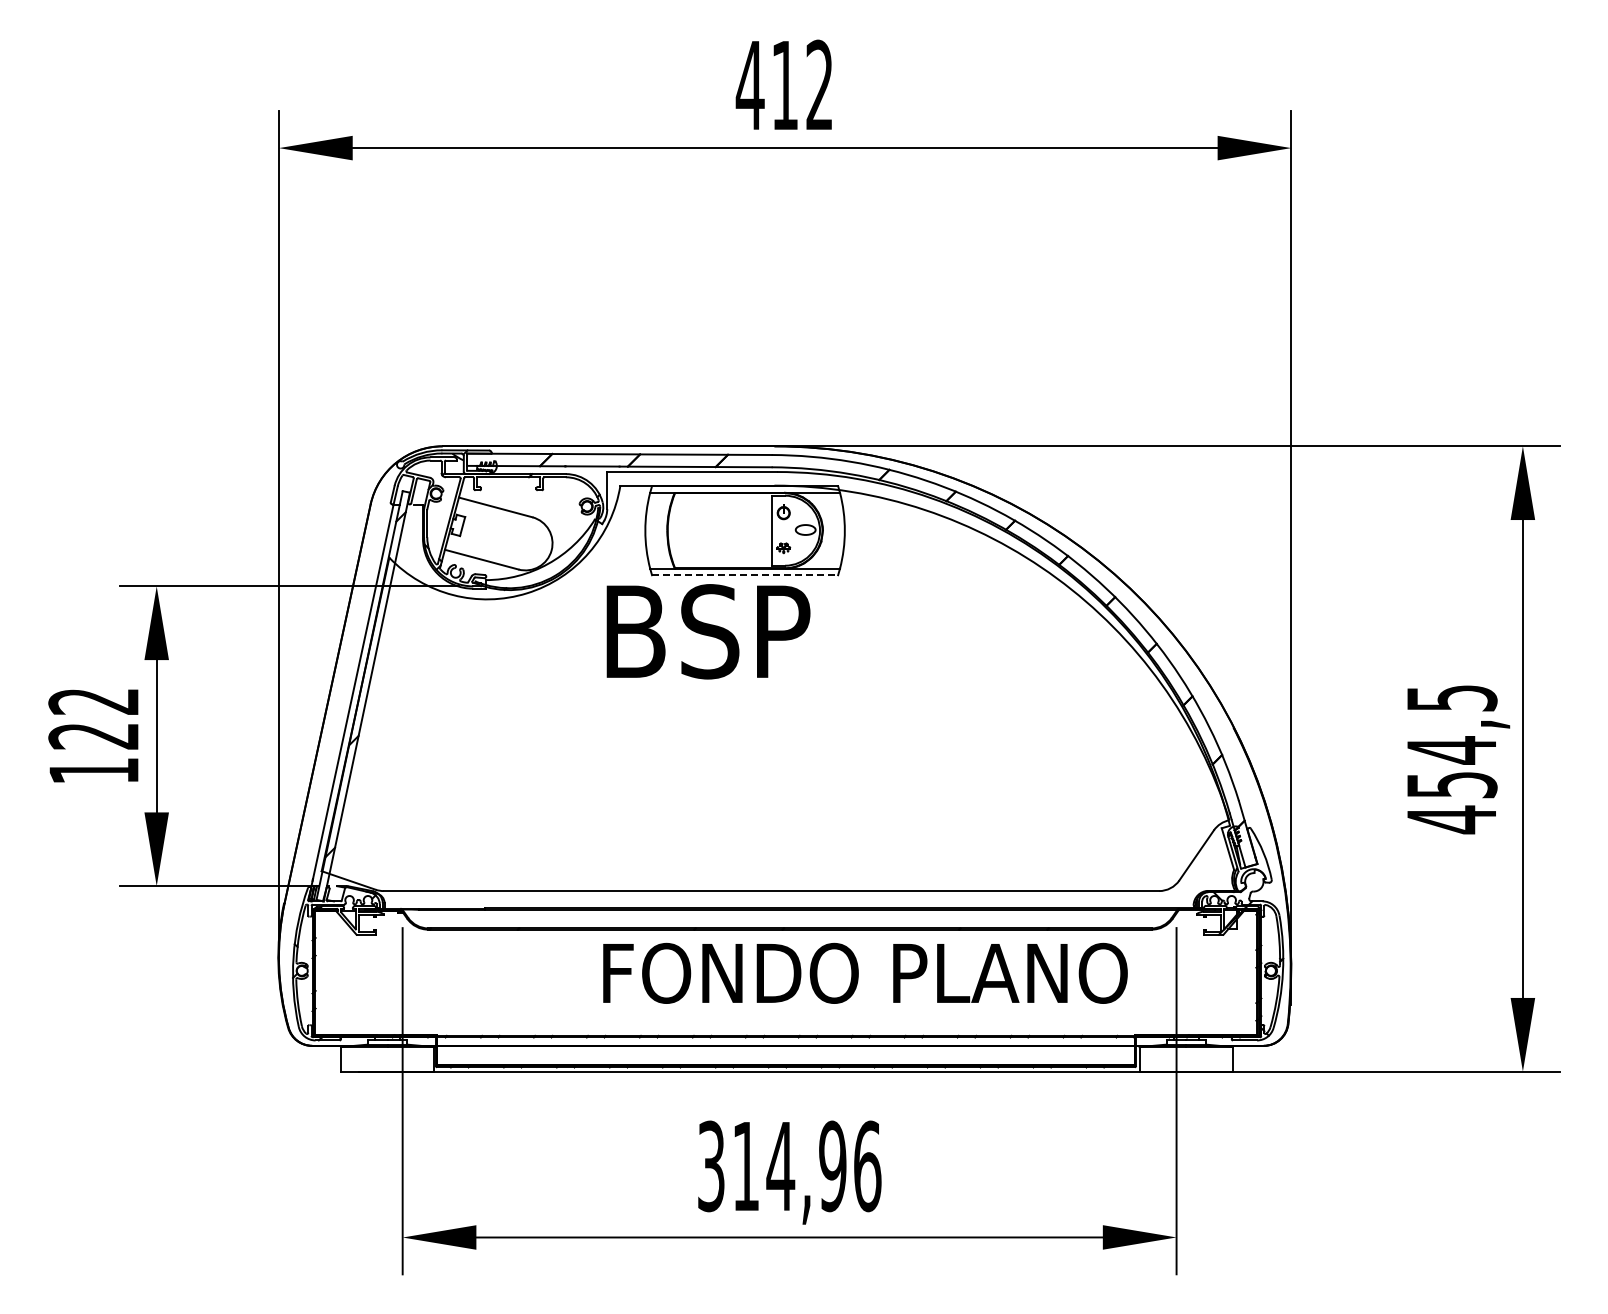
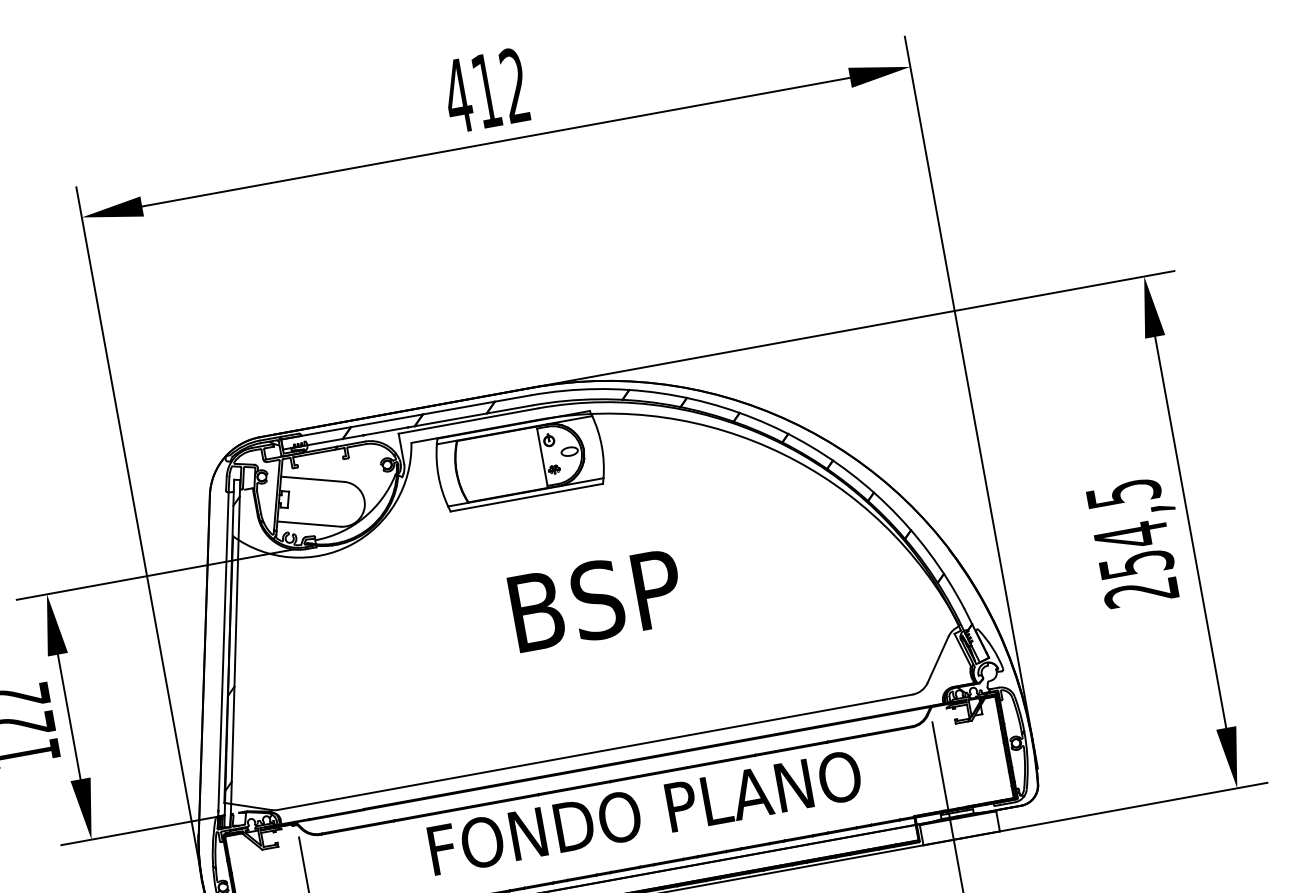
line: (745, 575) -> (527, 497), dashed -> solid
text: (708, 631) -> (596, 600), moved
text: (1450, 819) -> (1140, 592), 454,5 -> 254,5
text: (865, 972) -> (645, 812), moved

